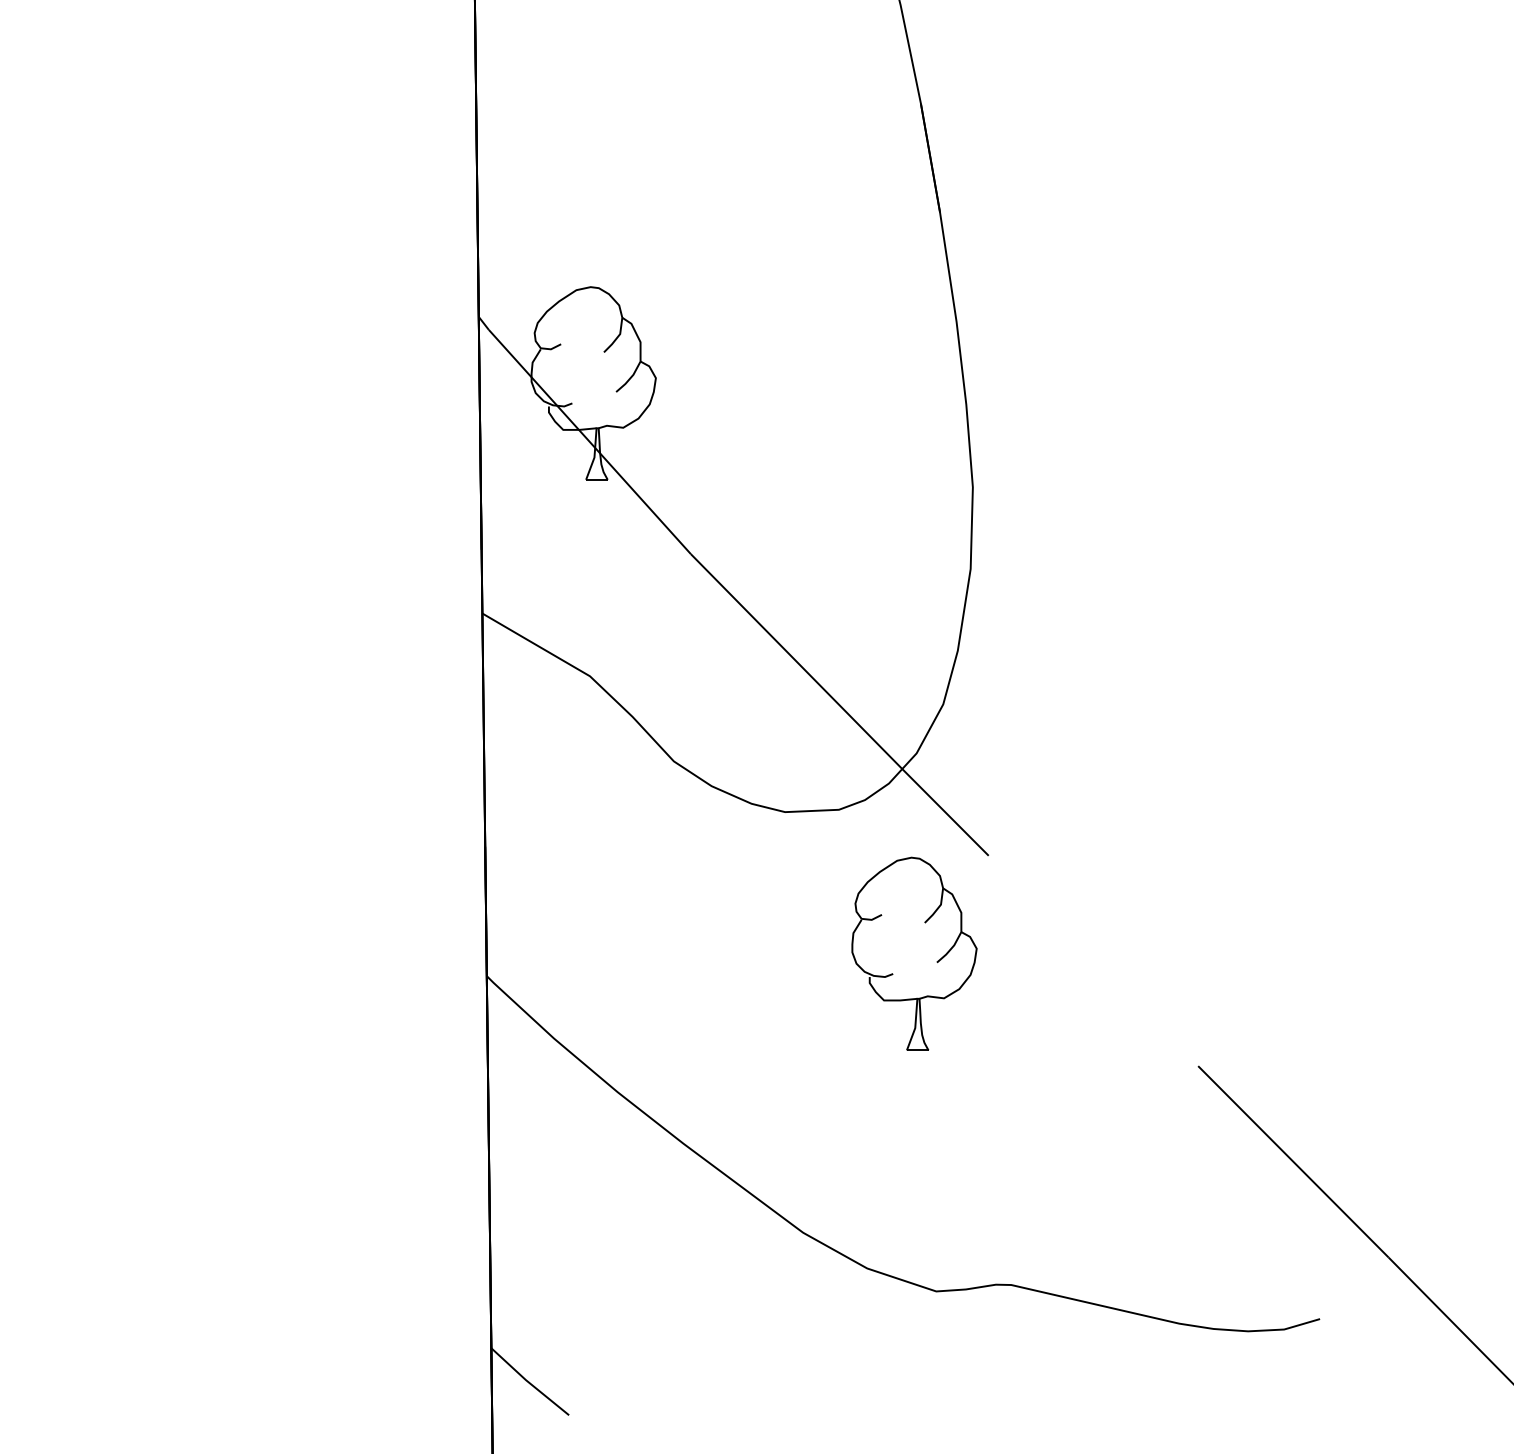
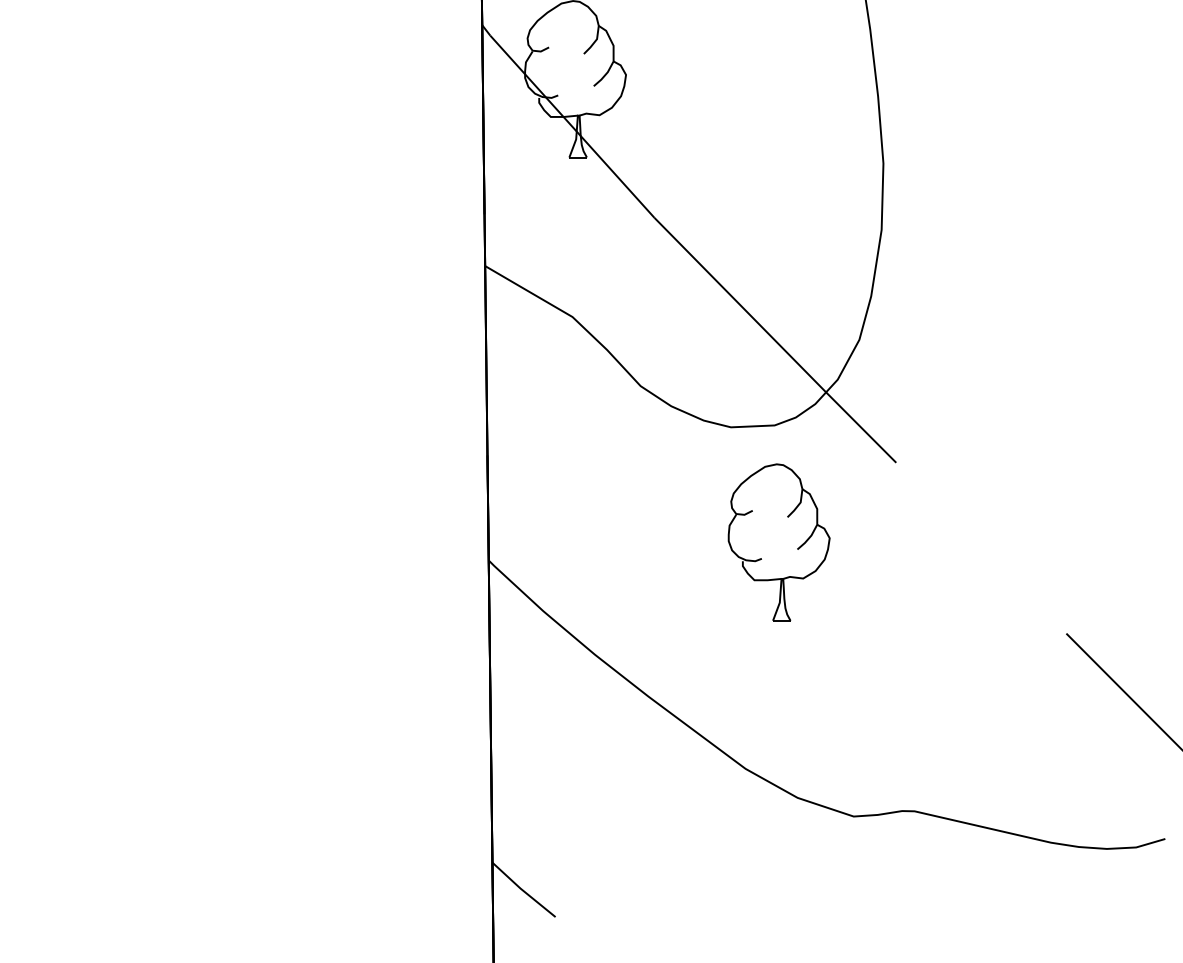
part: (936, 961) -> (797, 548), moved

